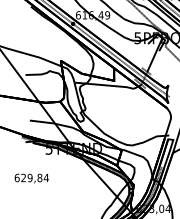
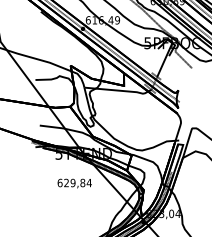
text: (31, 178) -> (74, 183), moved

